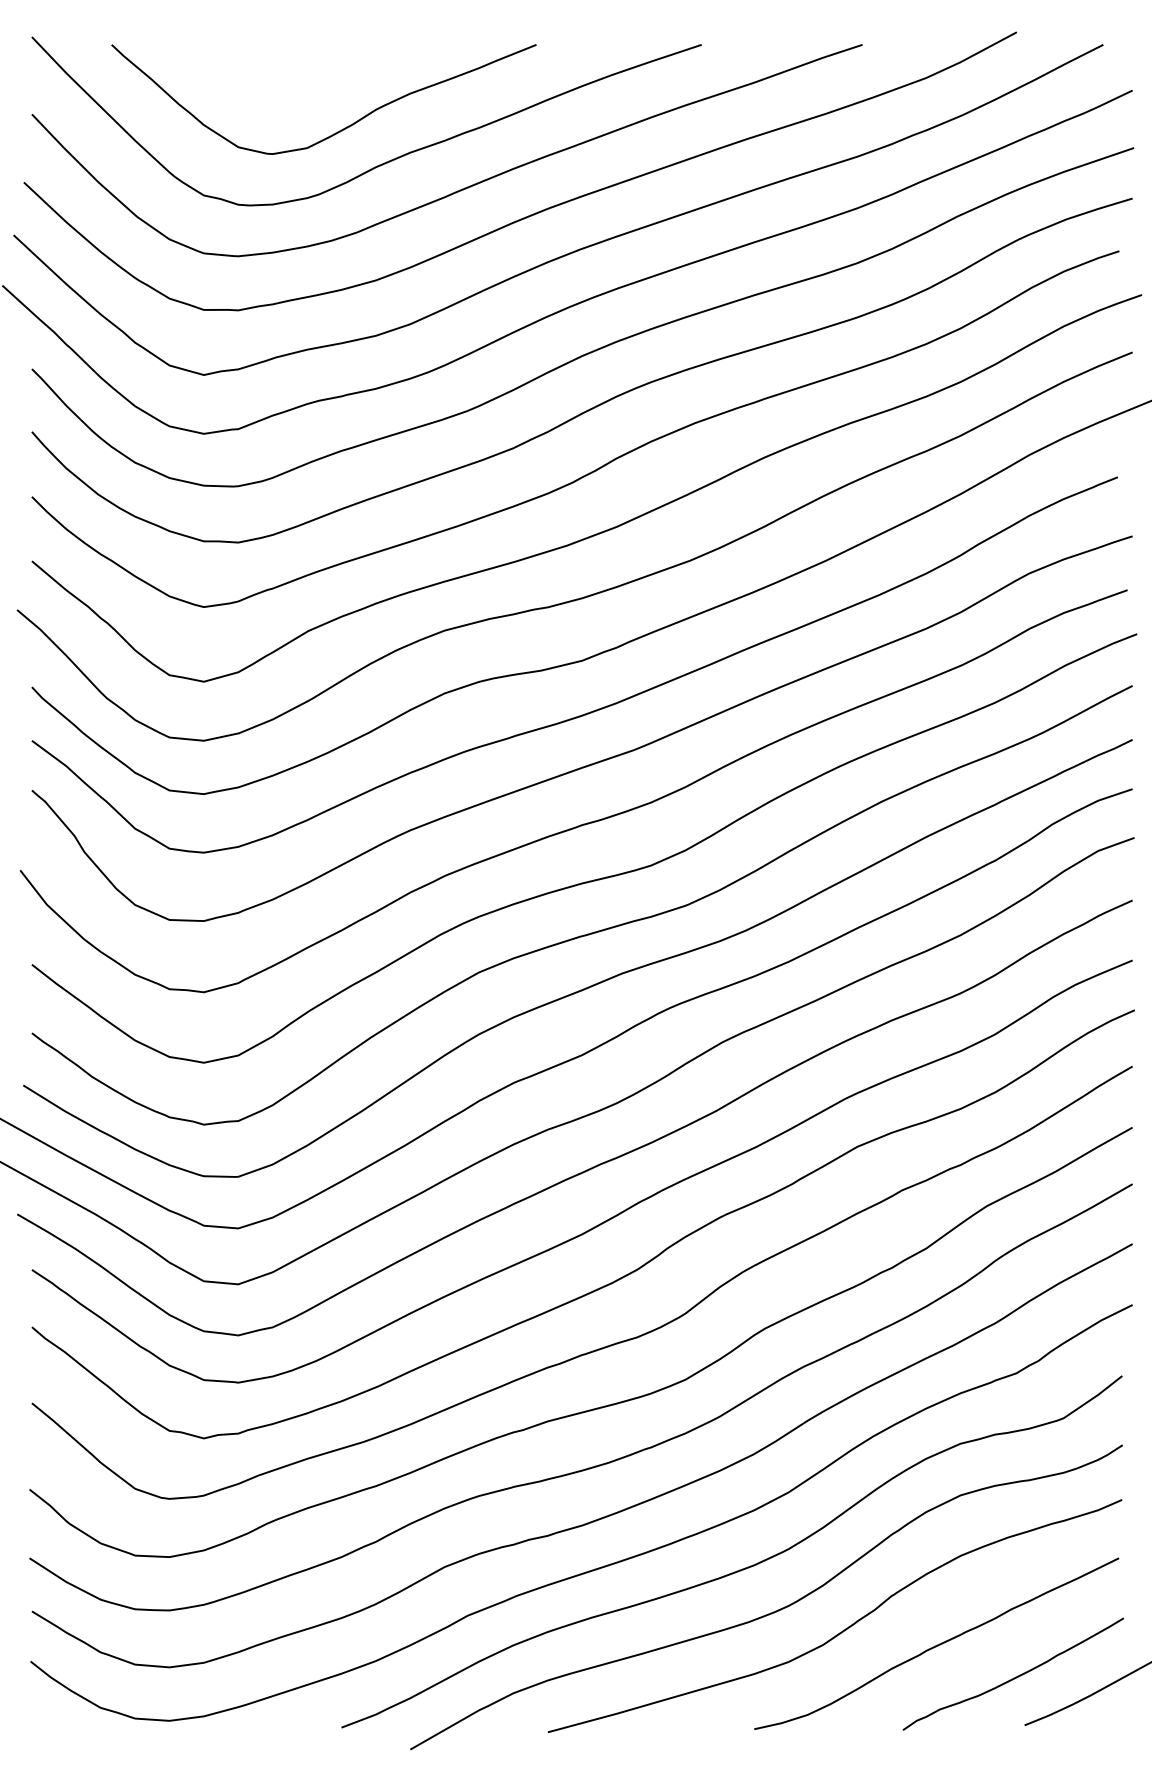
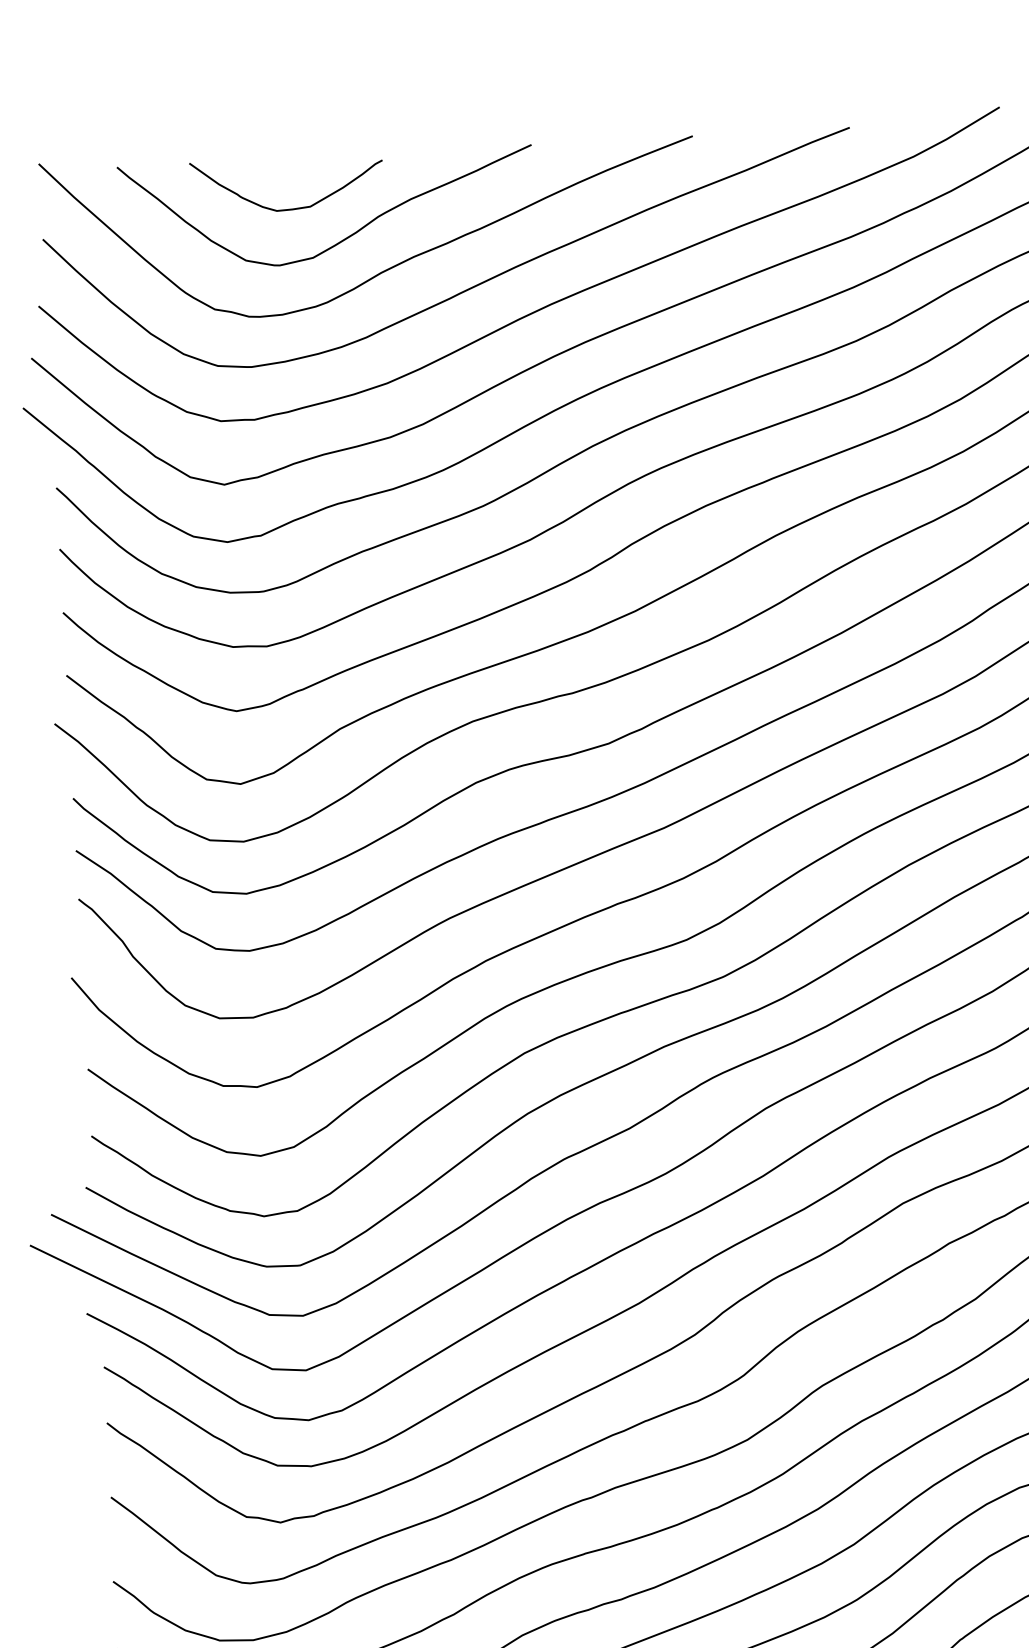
curve: (284, 96) -> (288, 208), added

